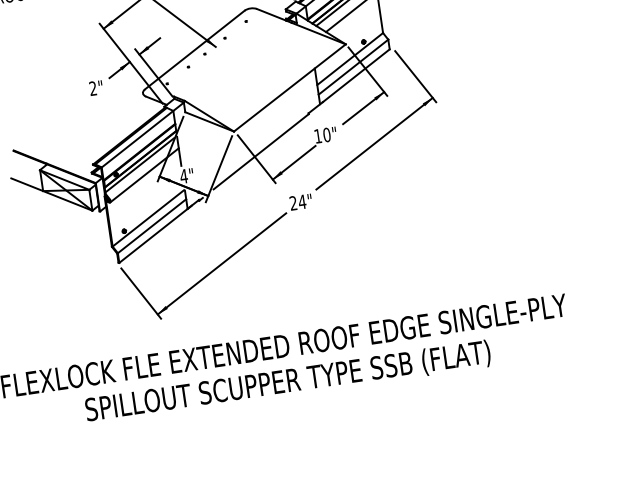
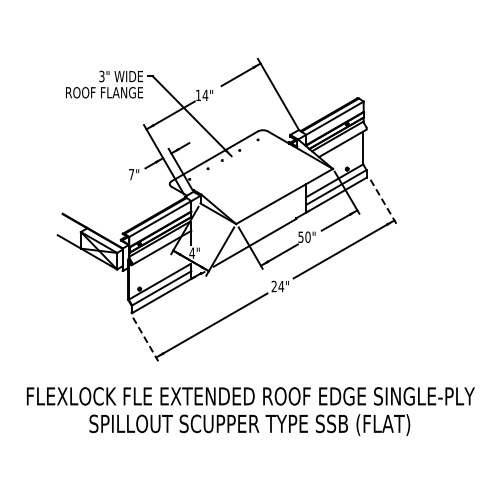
line: (415, 76) -> (383, 201), solid -> dashed
text: (93, 88) -> (131, 174), 2" -> 7"
text: (317, 135) -> (300, 236), 10" -> 50"
line: (140, 293) -> (145, 339), solid -> dashed

